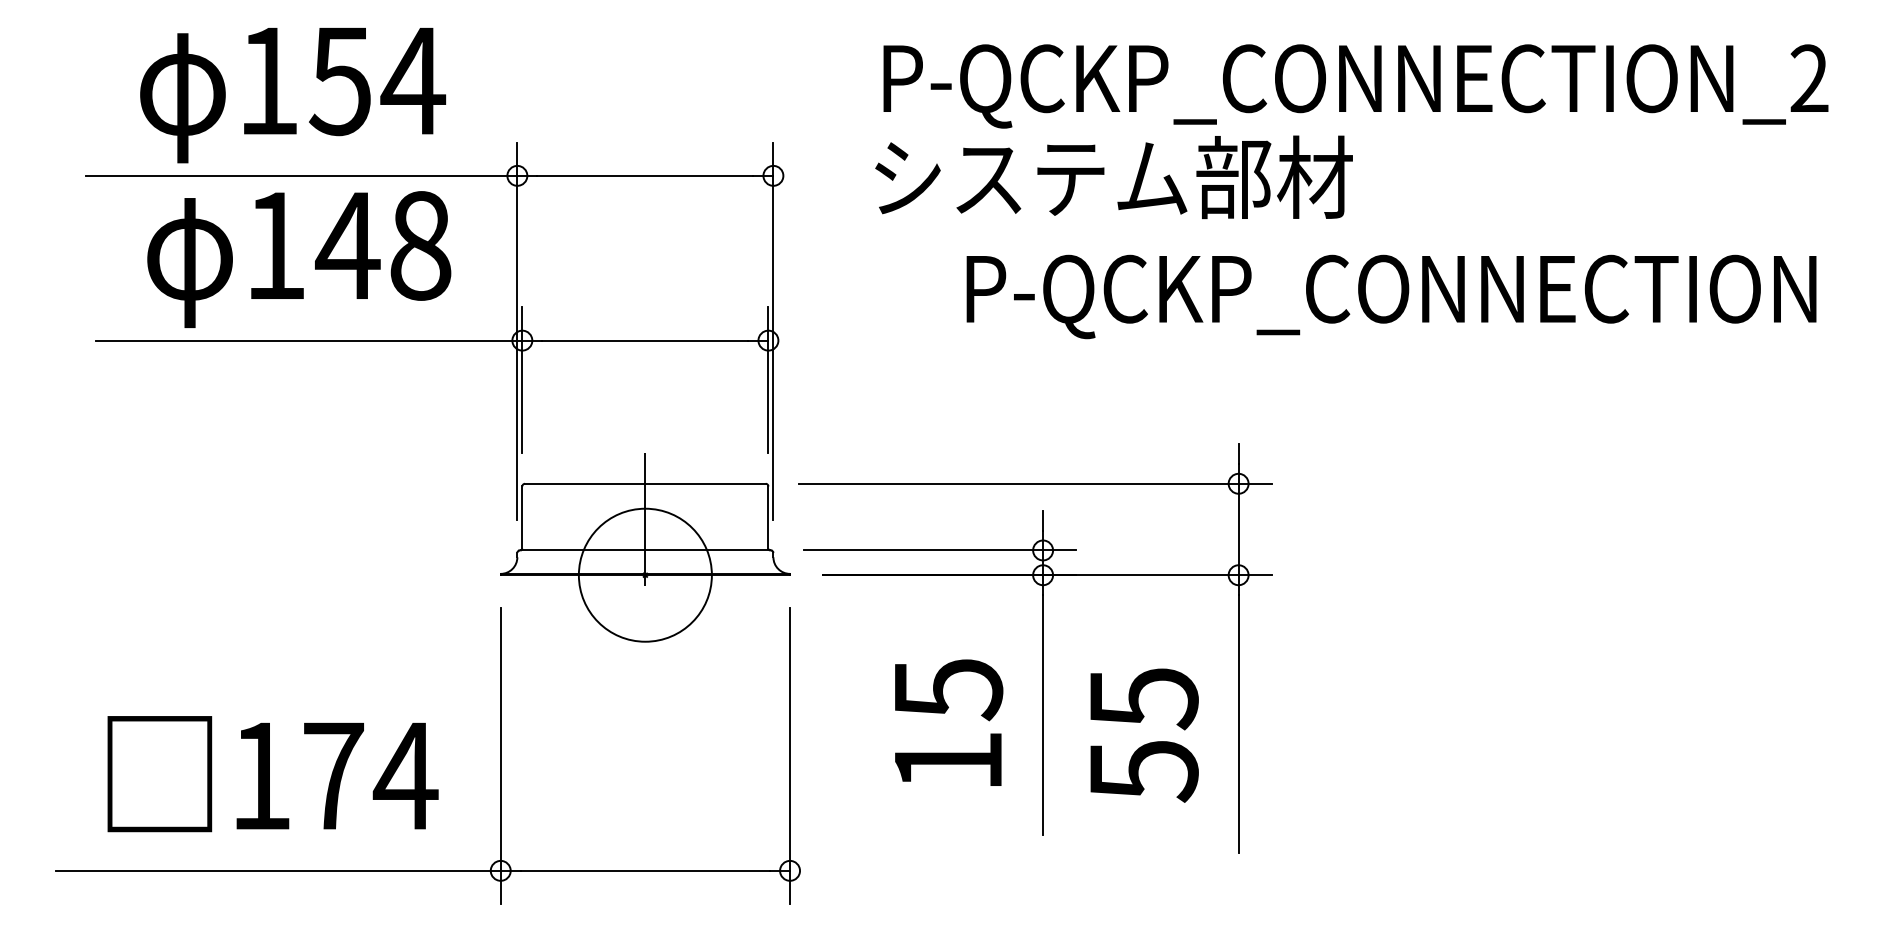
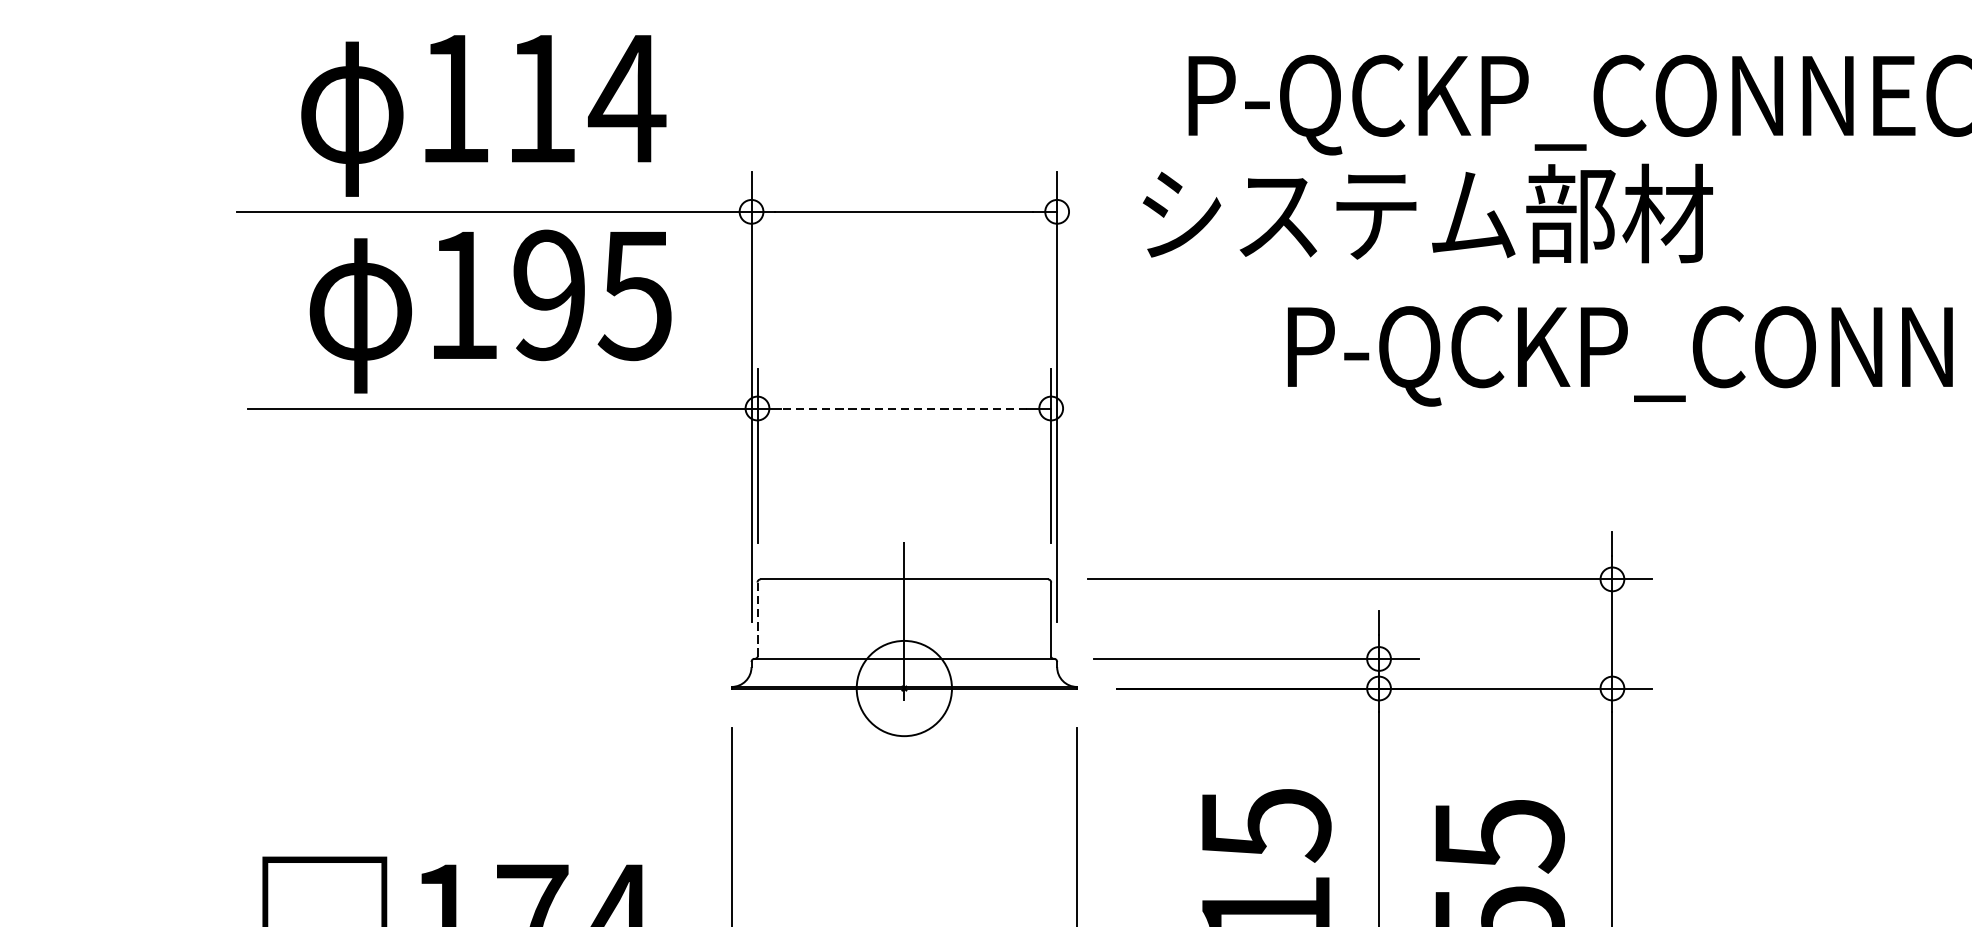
text: (339, 81) -> (539, 99), 154 -> 114
text: (1113, 177) -> (1427, 213), moved
text: (383, 245) -> (591, 294), 148 -> 195
line: (644, 340) -> (903, 408), solid -> dashed
line: (522, 517) -> (757, 619), solid -> dashed
circle: (644, 574) -> (903, 687), size x0.6

